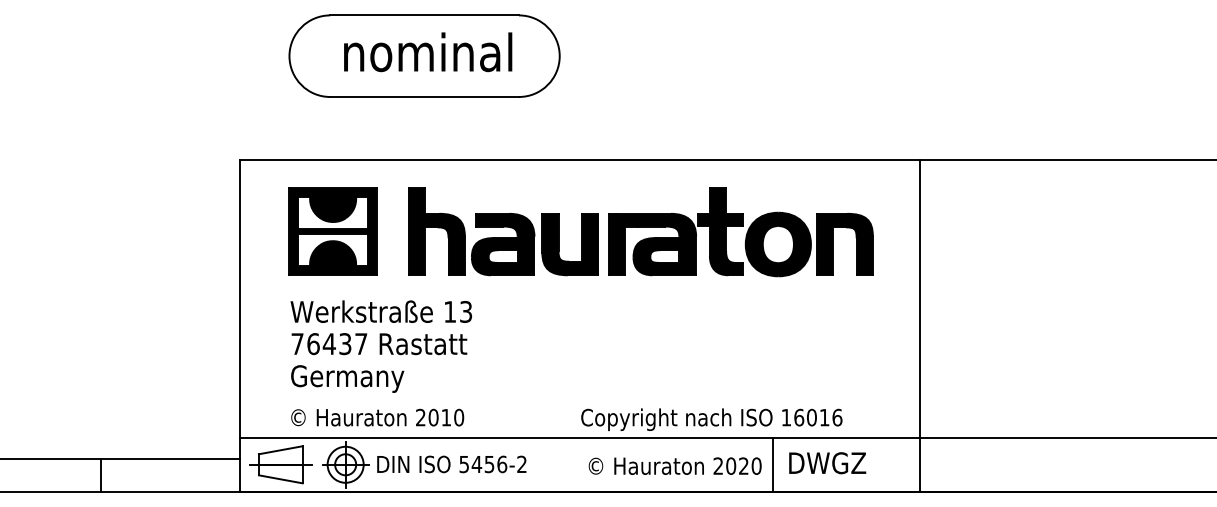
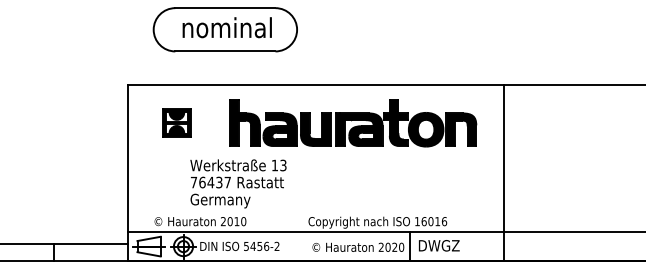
part: (332, 230) -> (176, 122), size x0.6
part: (641, 232) -> (353, 123), moved
line: (920, 325) -> (504, 172), moved
text: (381, 345) -> (238, 183), moved

